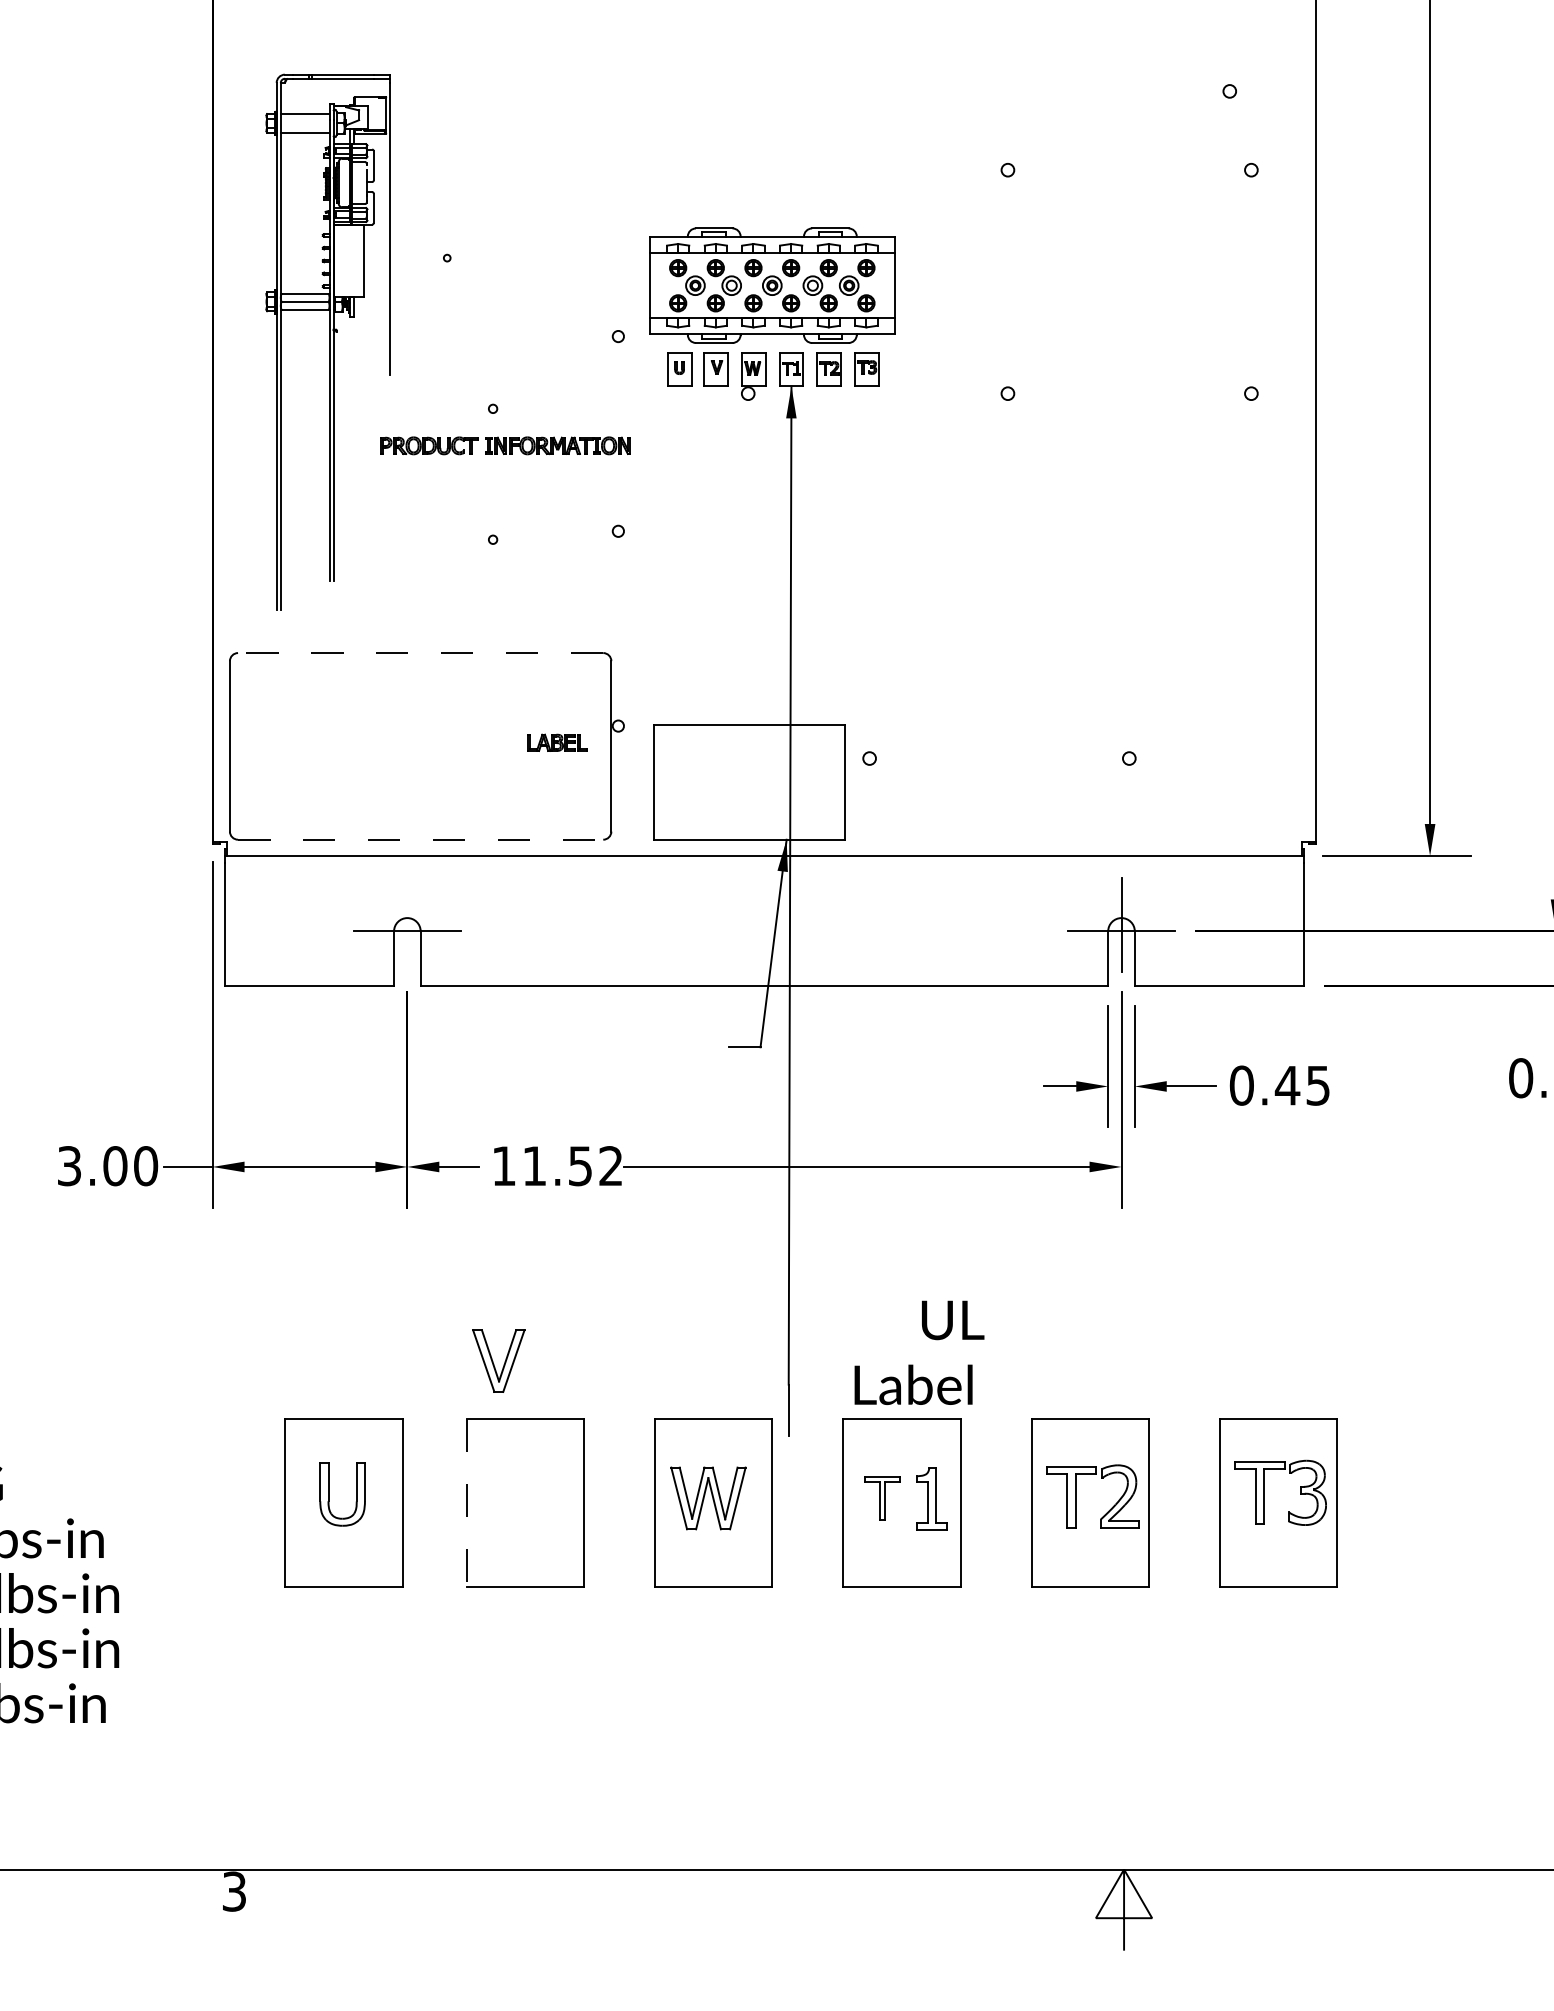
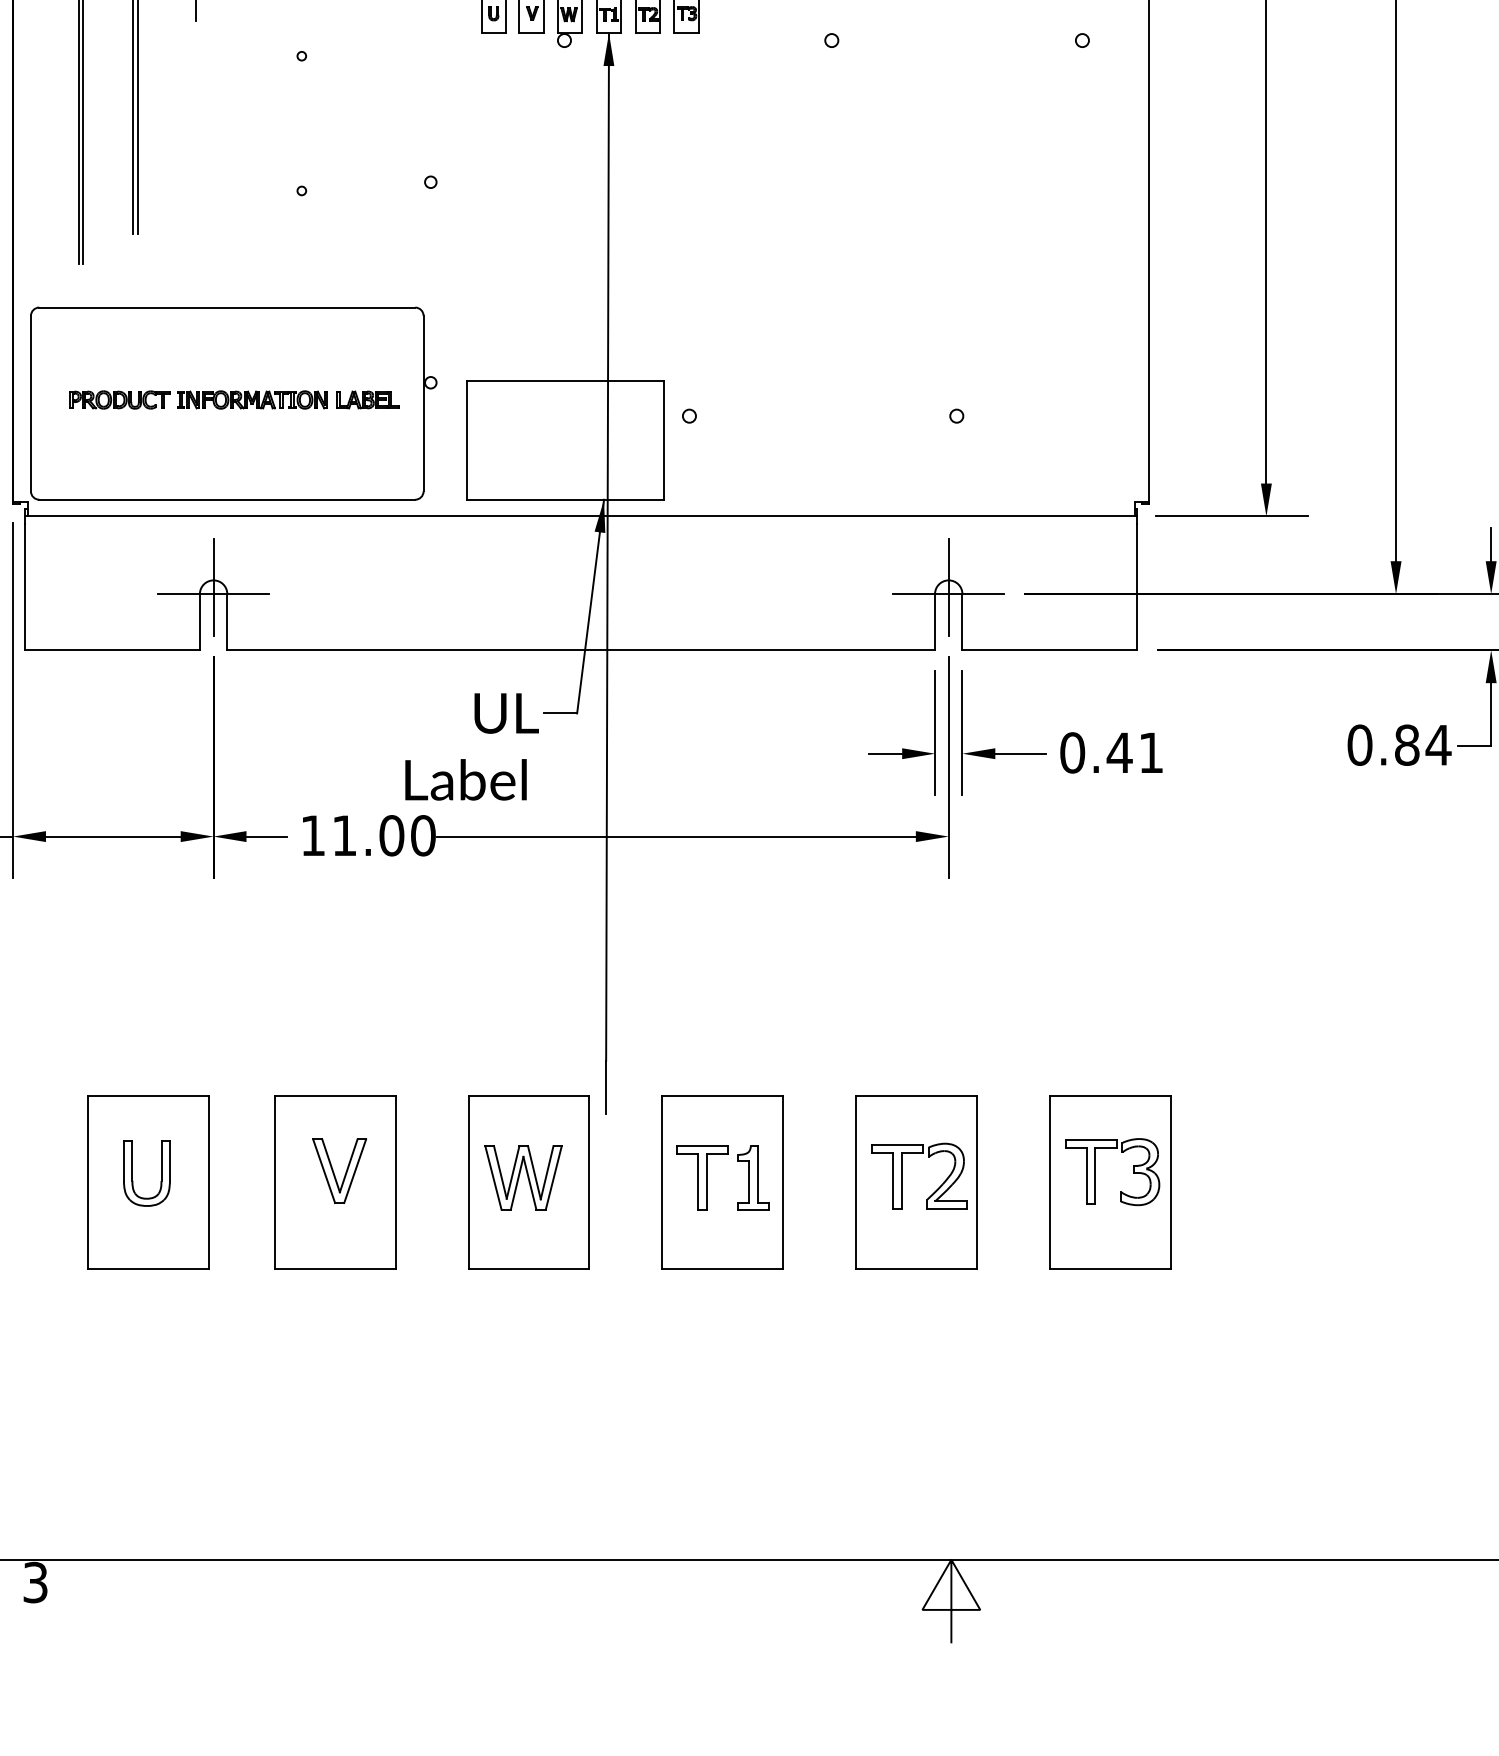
part: (505, 445) -> (198, 399), moved
line: (420, 653) -> (227, 308), dashed -> solid
line: (420, 839) -> (227, 499), dashed -> solid
line: (407, 924) -> (213, 586), added
text: (1317, 1085) -> (1150, 752), 0.45 -> 0.41
text: (595, 1166) -> (407, 836), 11.52 -> 11.00
text: (919, 1352) -> (472, 746), moved
part: (498, 1360) -> (339, 1170), moved
part: (882, 1498) -> (702, 1177), size x1.43
line: (466, 1503) -> (274, 1183), dashed -> solid

